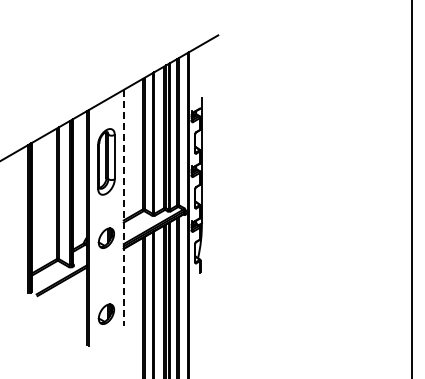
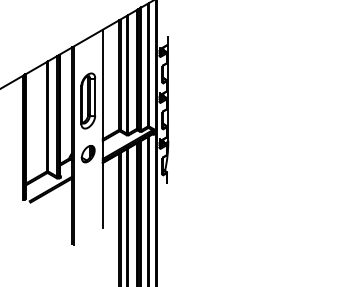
part: (106, 161) -> (88, 100), moved
line: (123, 208) -> (102, 129), dashed -> solid
part: (105, 313) -> (87, 217), removed

